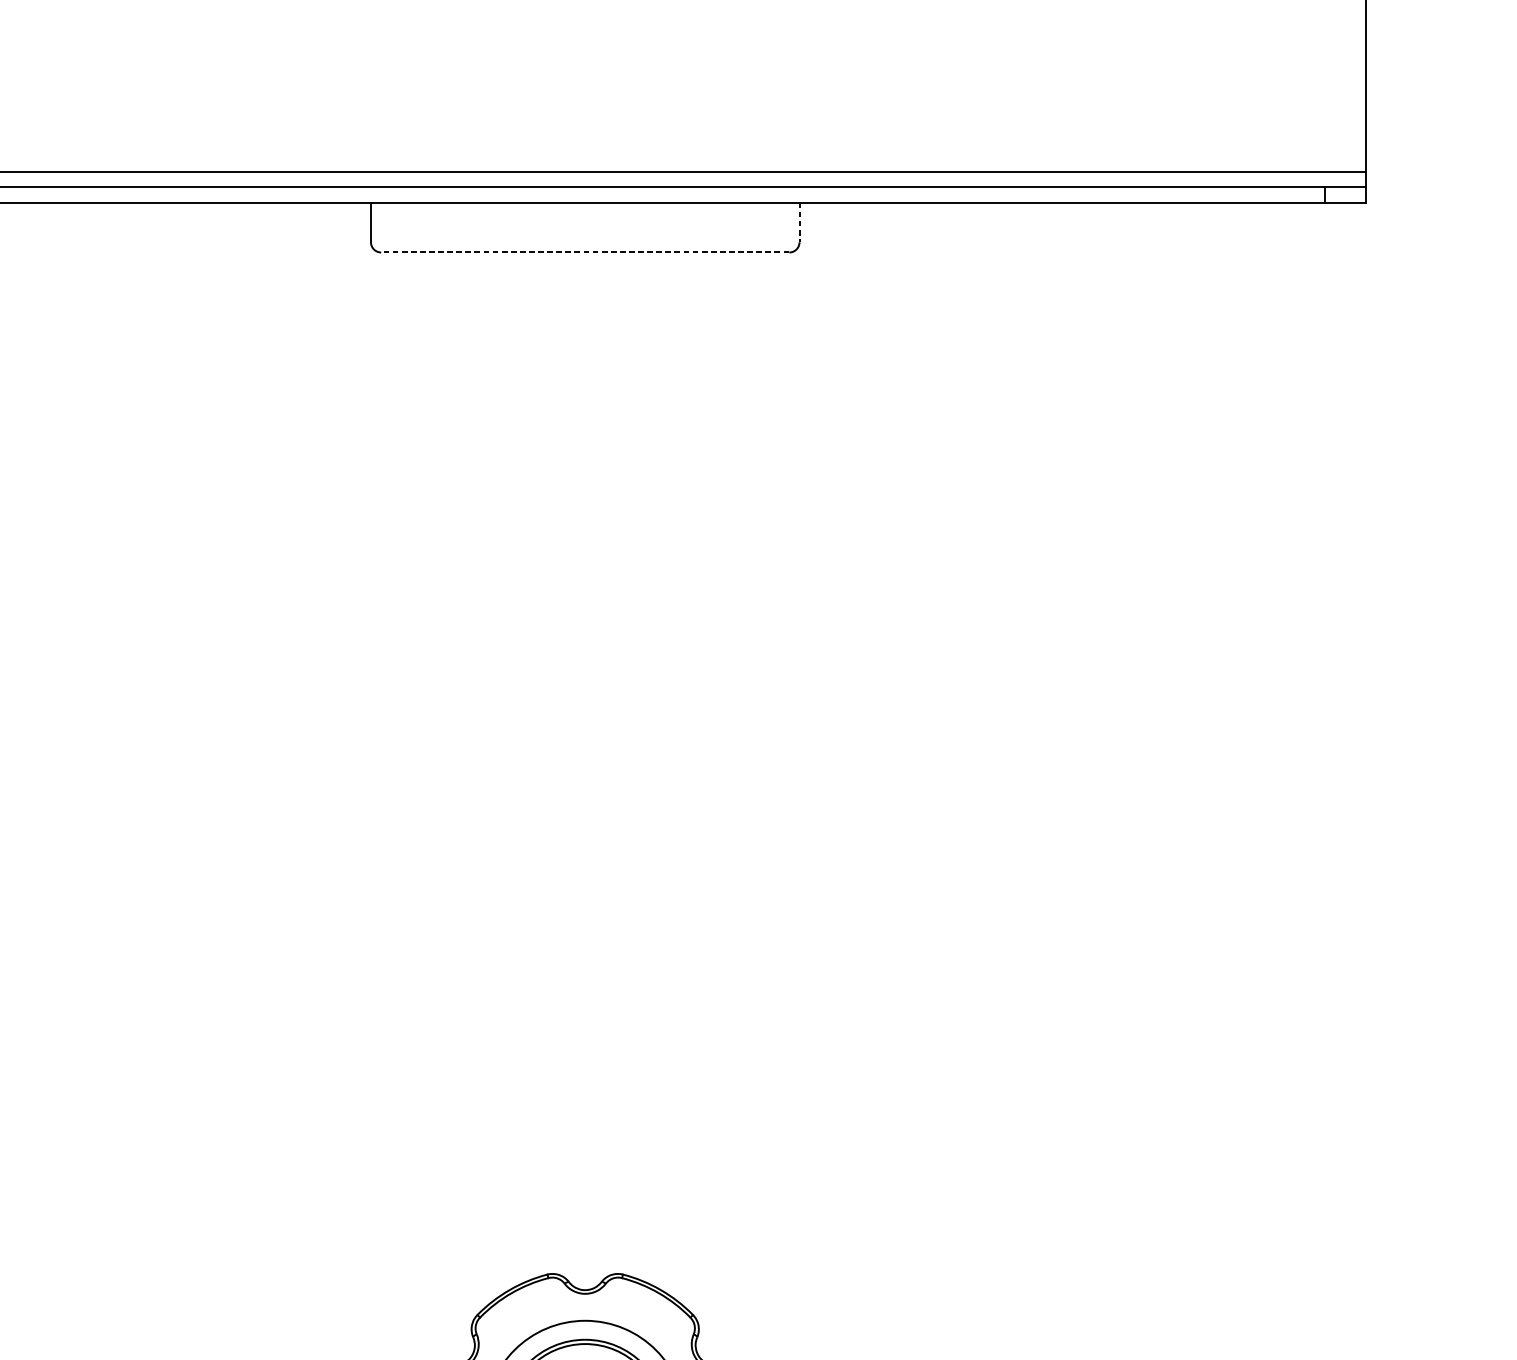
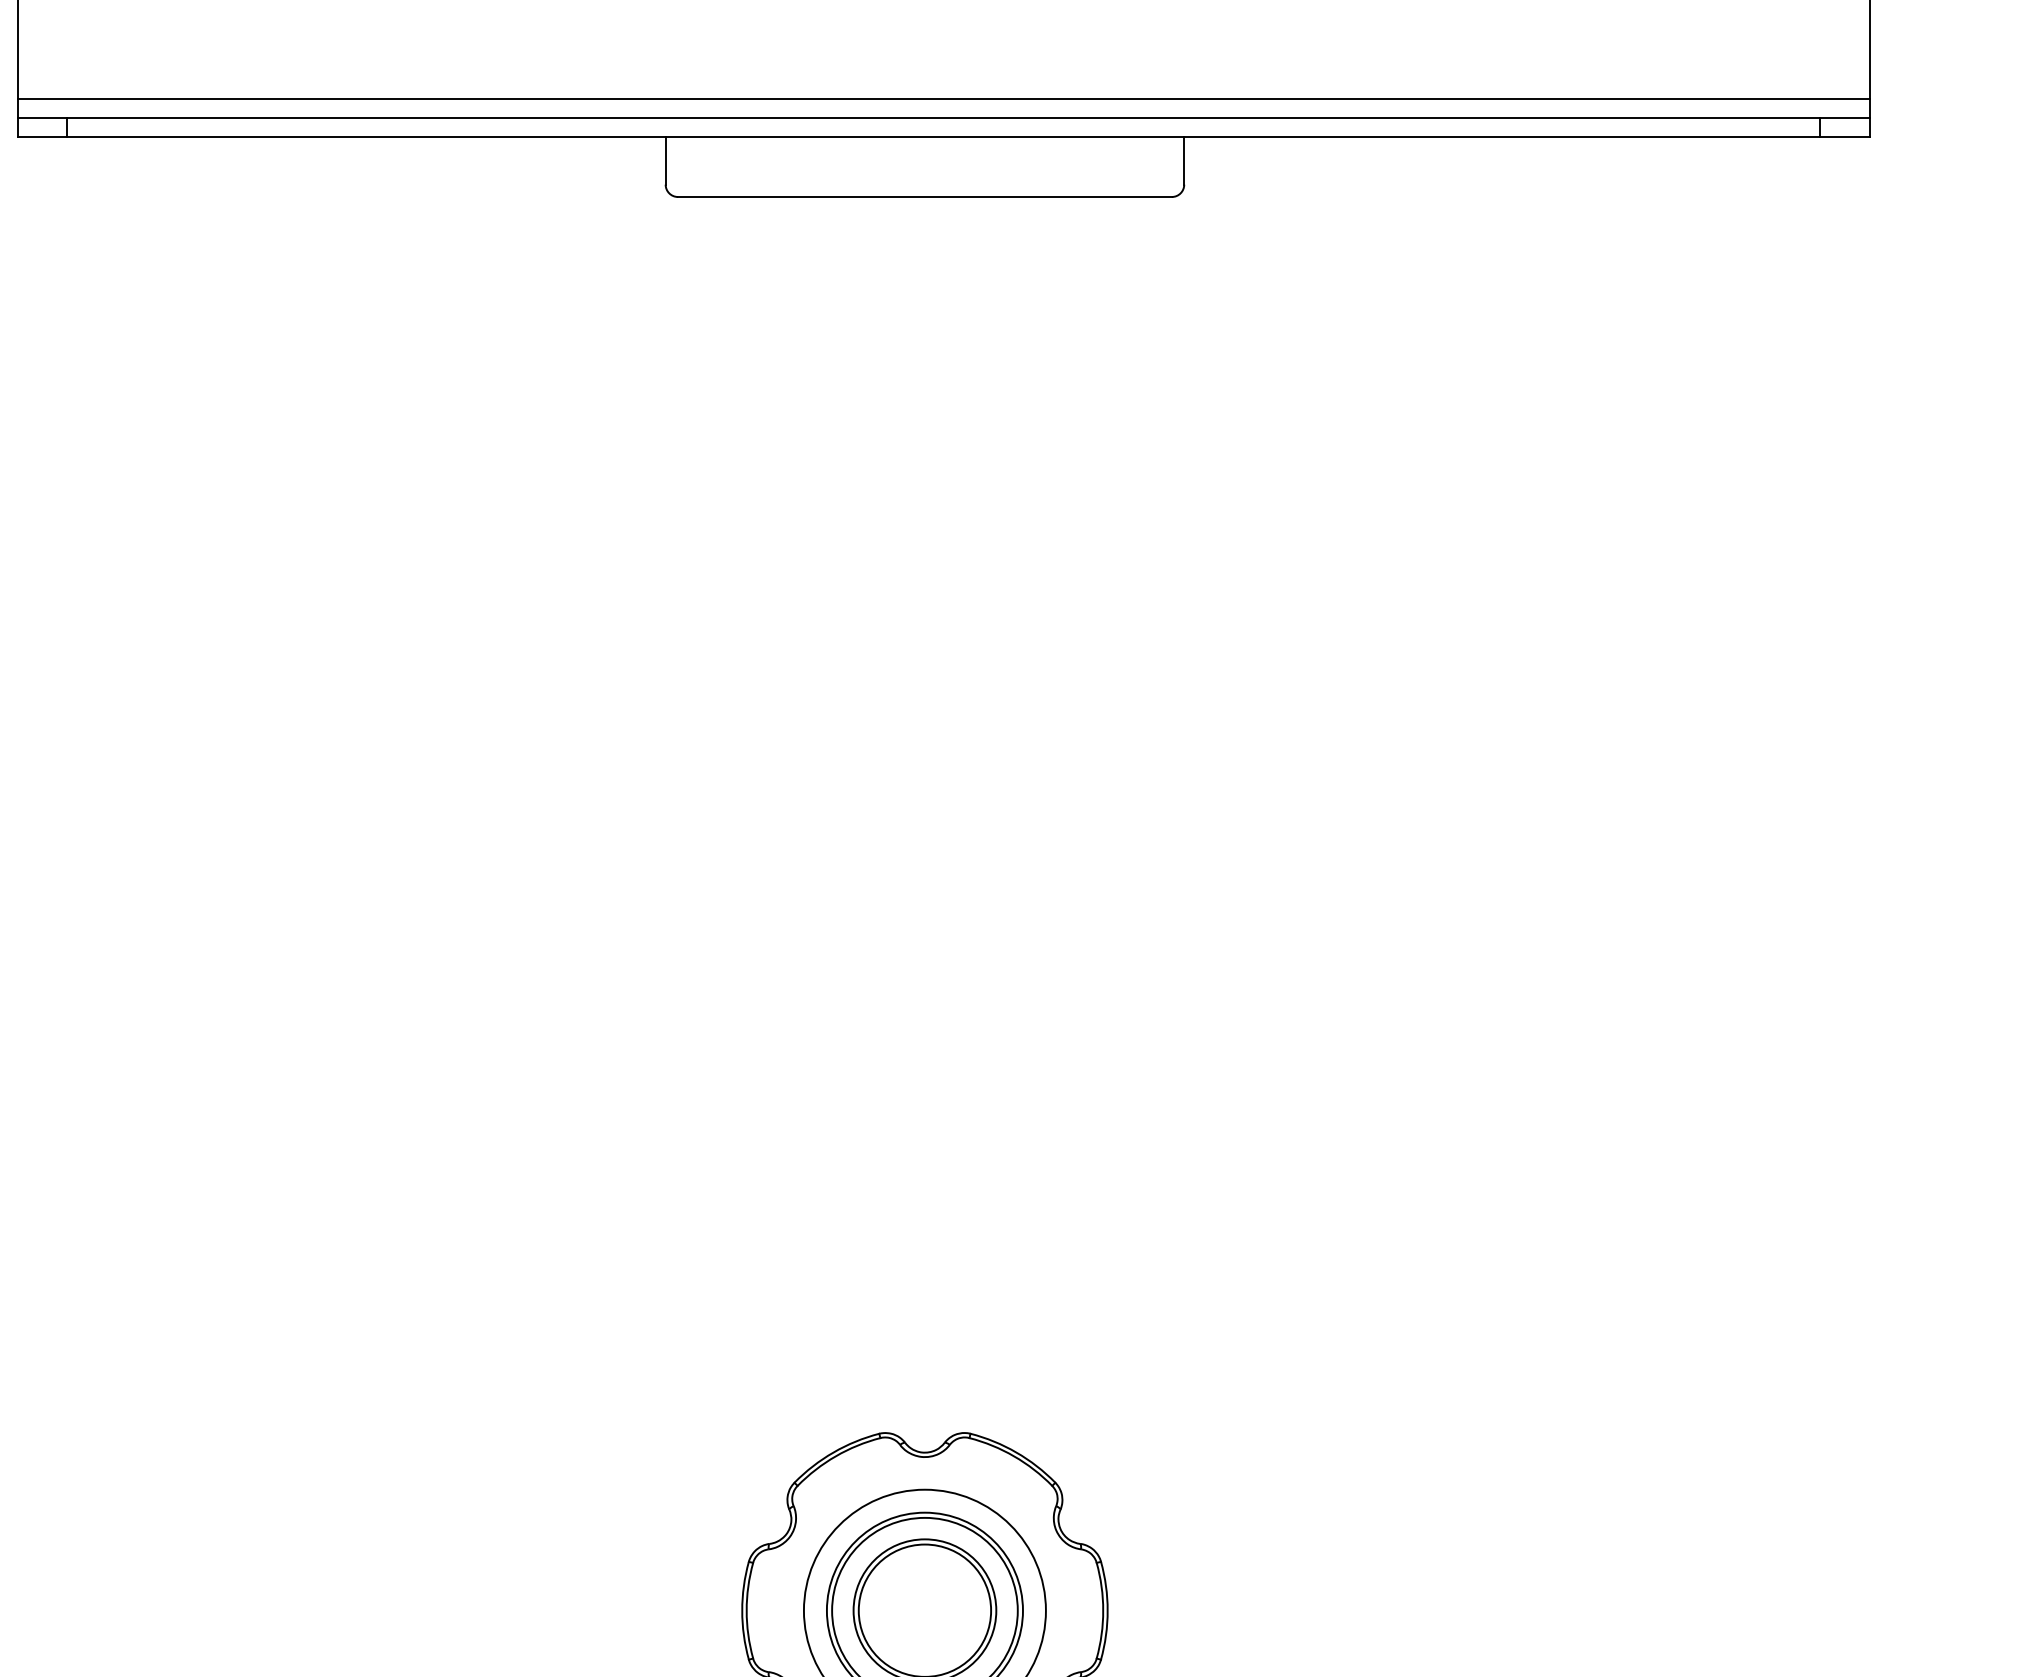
line: (799, 223) -> (1184, 161), dashed -> solid
line: (584, 252) -> (924, 197), dashed -> solid

